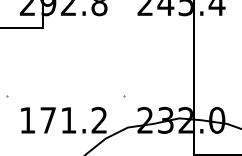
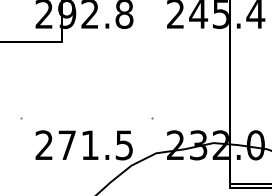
text: (62, 120) -> (83, 145), 171.2 -> 271.5

